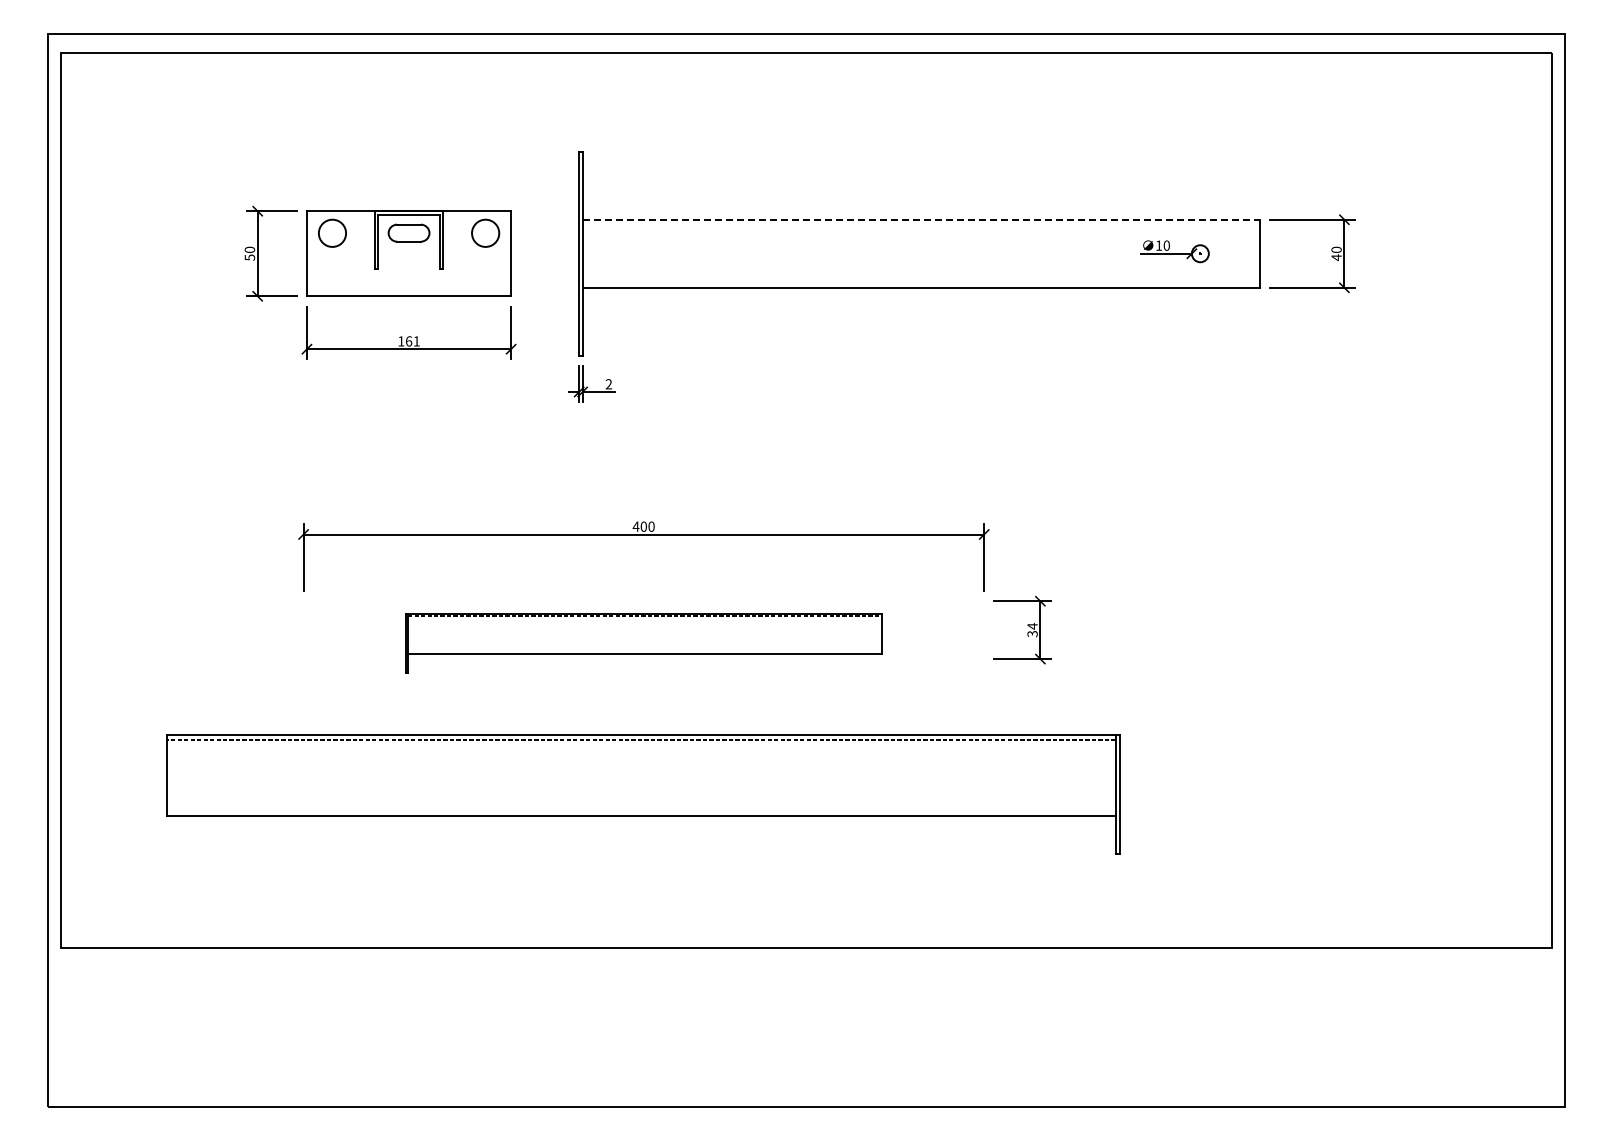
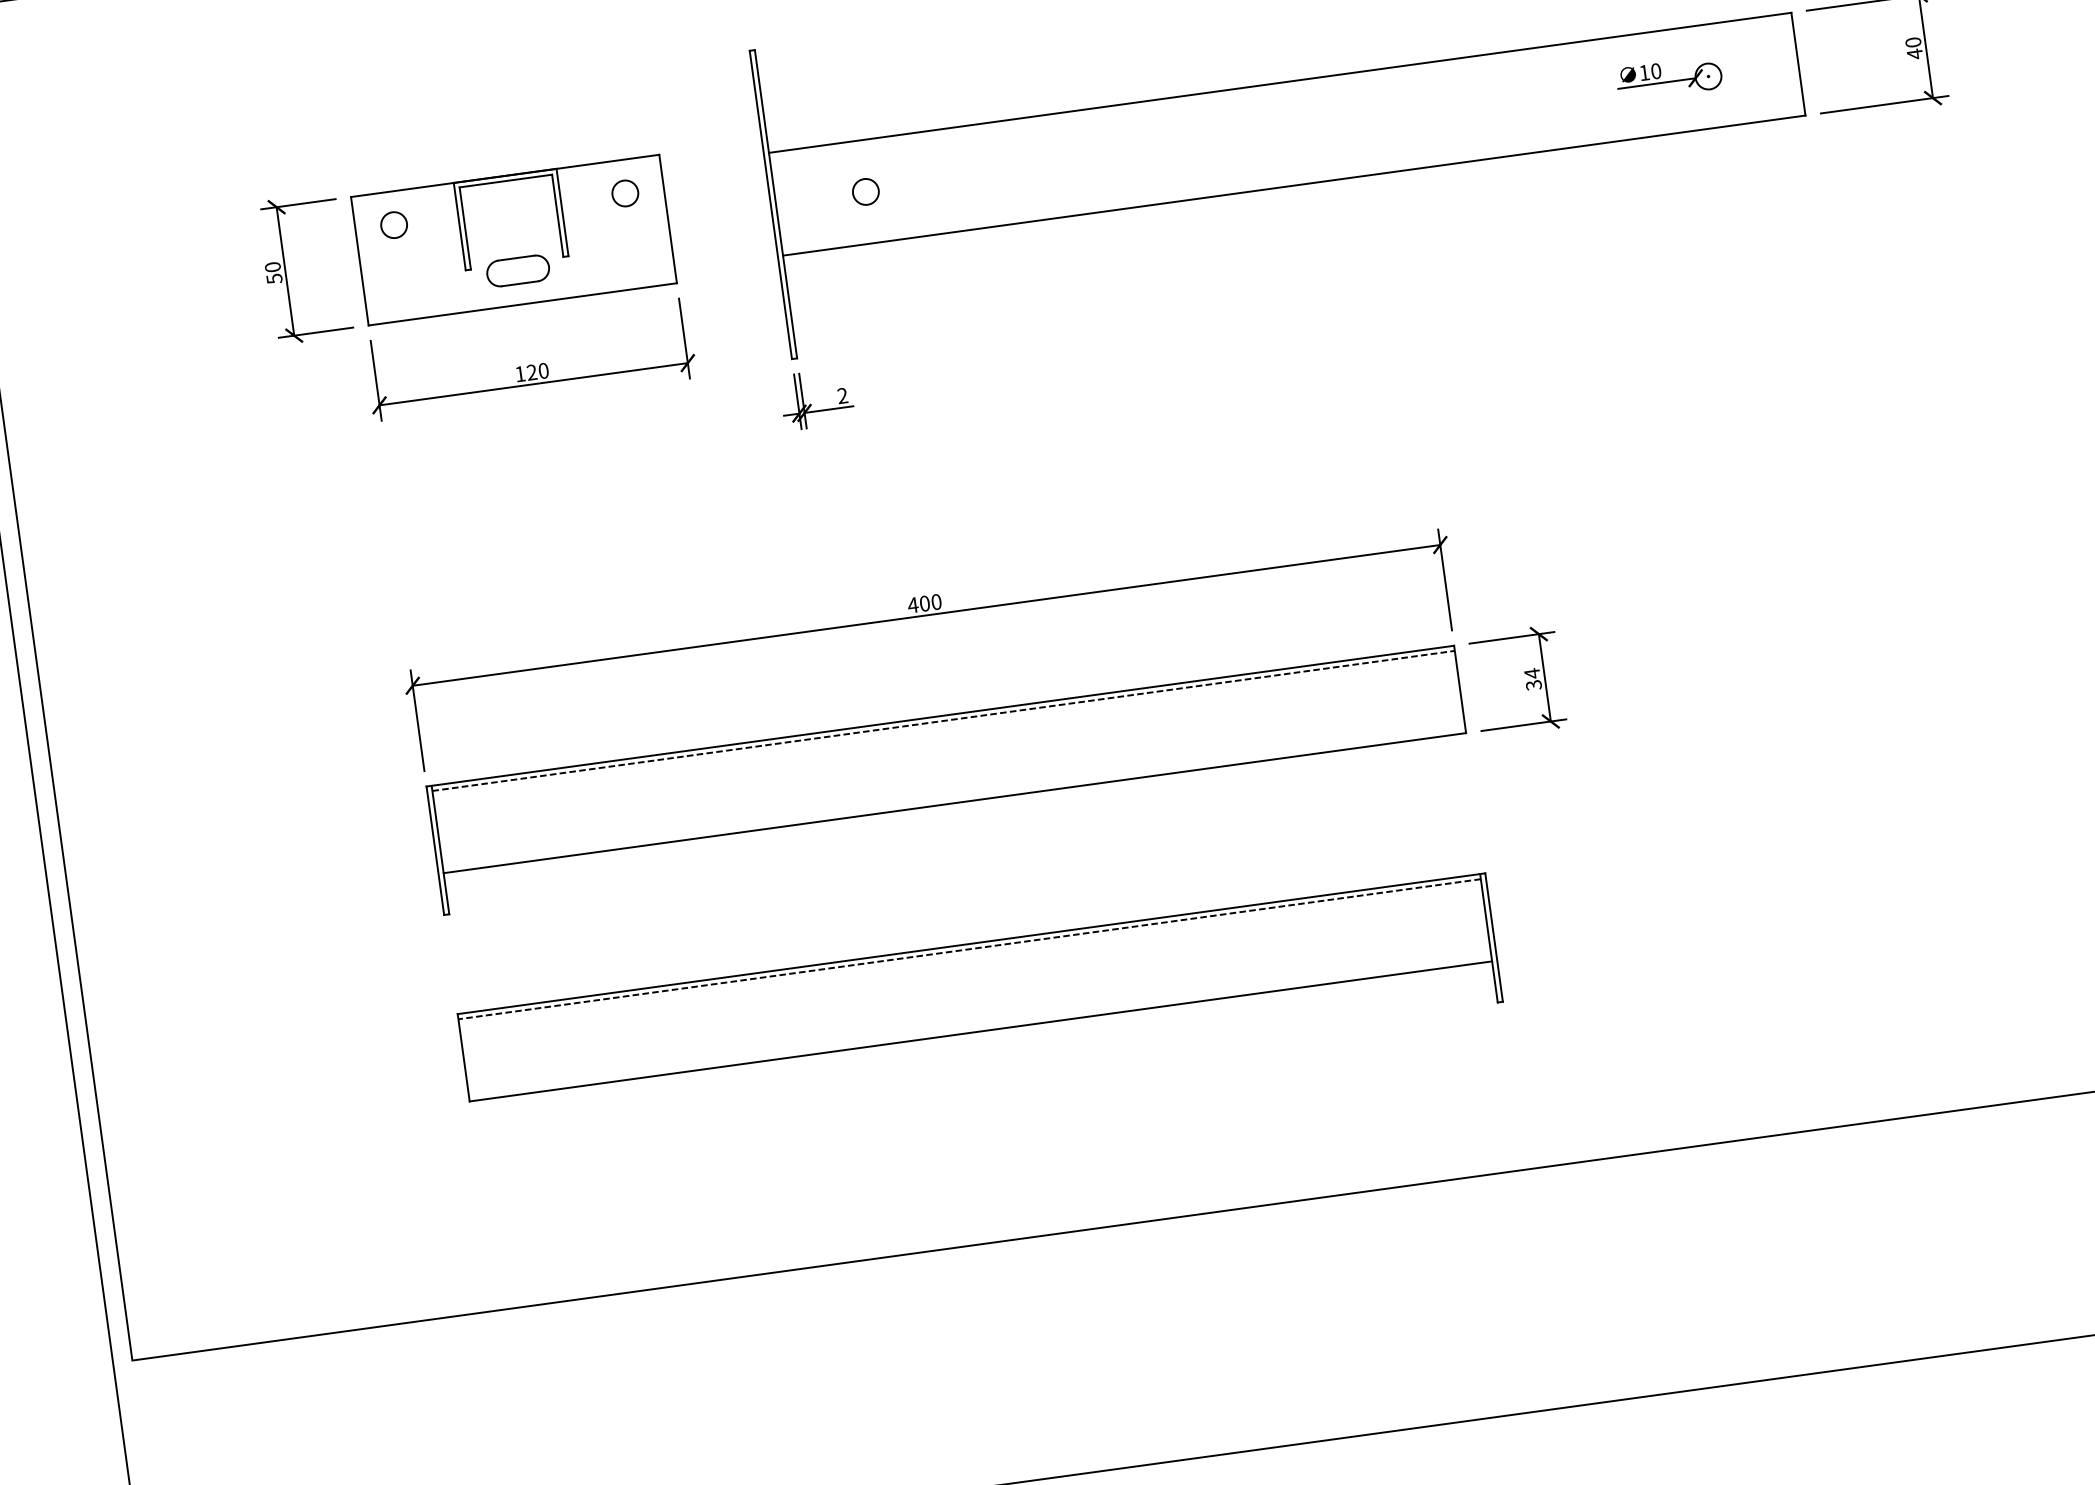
line: (921, 219) -> (1280, 82), dashed -> solid
circle: (331, 232) -> (392, 224), size x0.62
part: (408, 232) -> (517, 270), moved
circle: (485, 232) -> (624, 192), size x0.62
circle: (641, 253) -> (864, 191), added
text: (412, 341) -> (537, 371), 161 -> 120
part: (643, 643) -> (948, 780), size x1.43
part: (643, 794) -> (979, 1007), size x0.71

